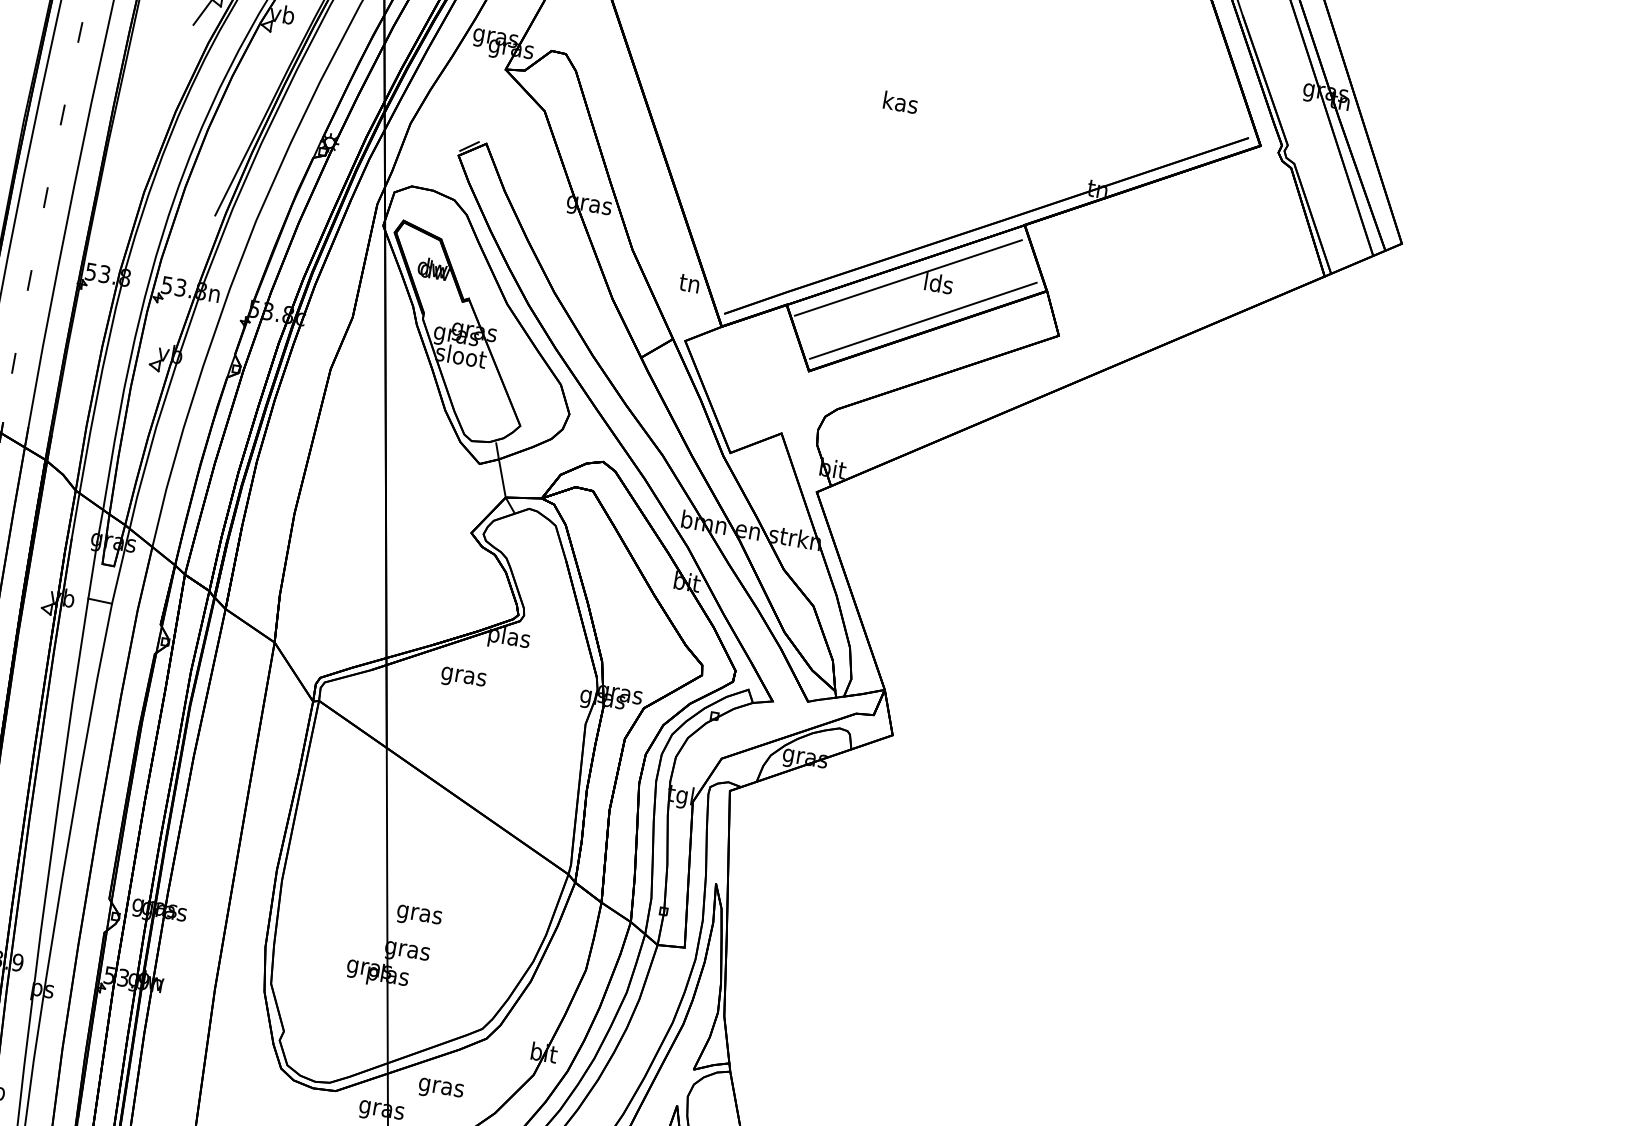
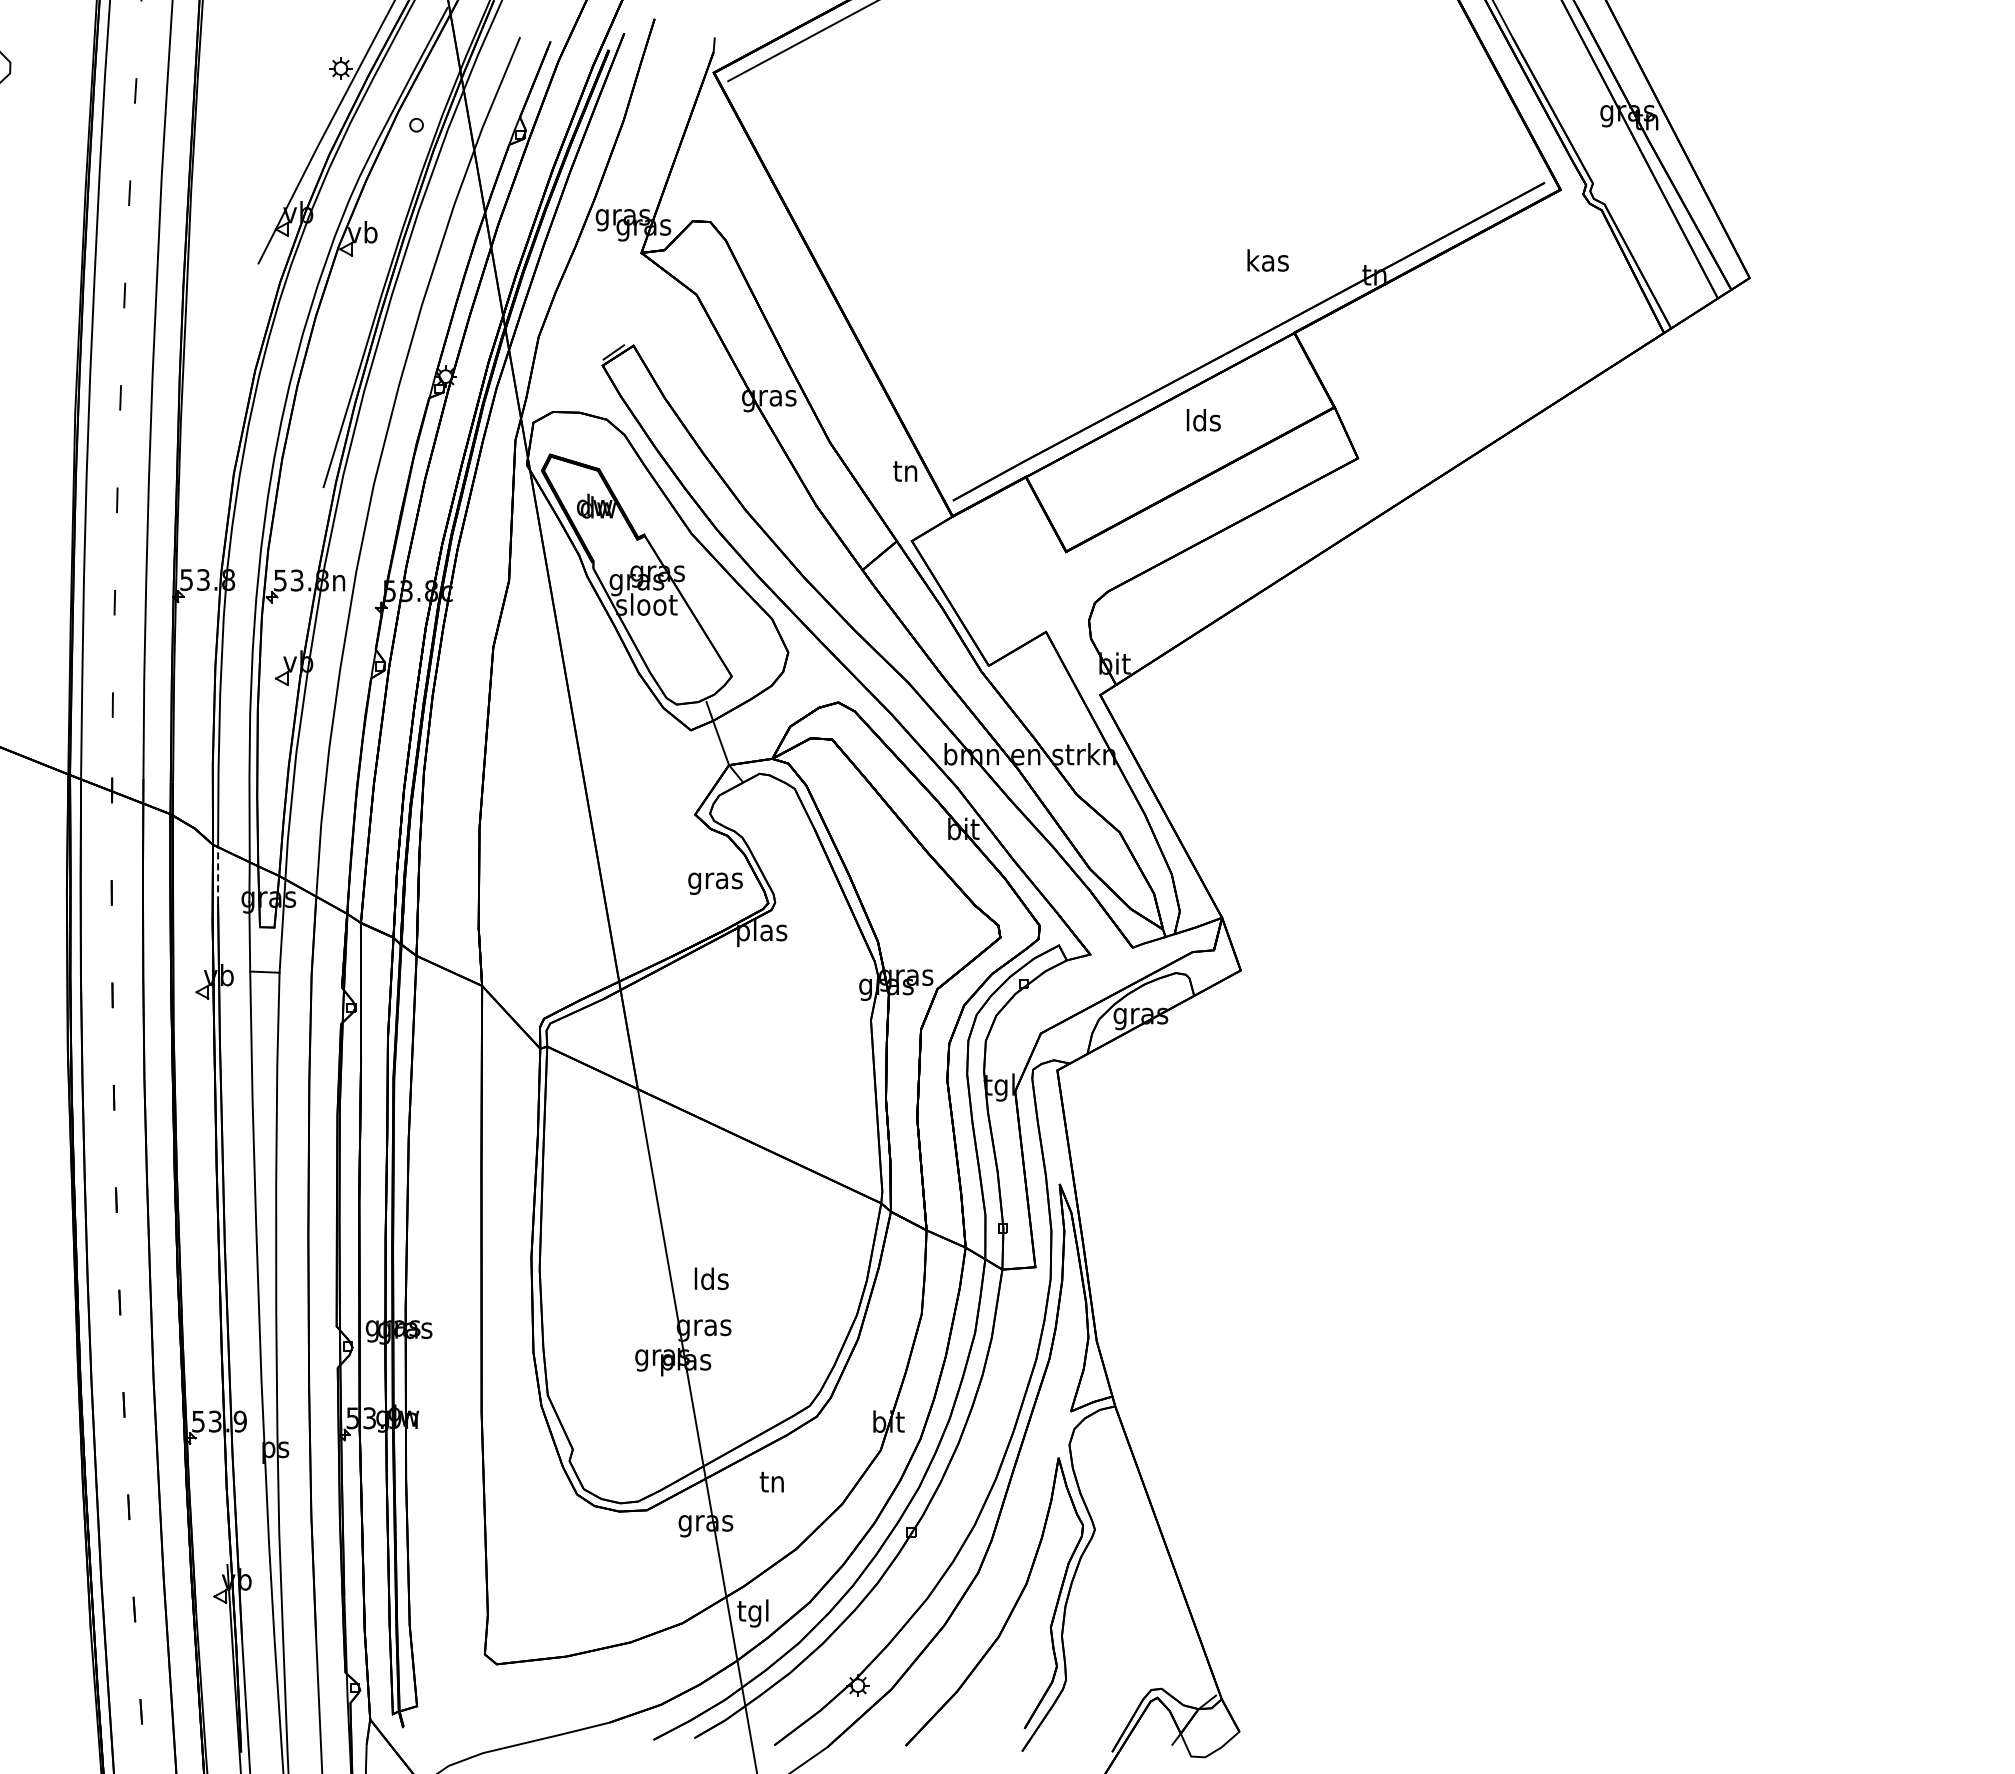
text: (900, 102) -> (1267, 260), moved
line: (908, 277) -> (1166, 419), removed
line: (923, 320) -> (1192, 467), removed
line: (76, 515) -> (218, 874), solid -> dashed
text: (463, 678) -> (715, 883), moved
text: (419, 914) -> (711, 1281), gras -> lds
text: (441, 1087) -> (772, 1484), gras -> tn

